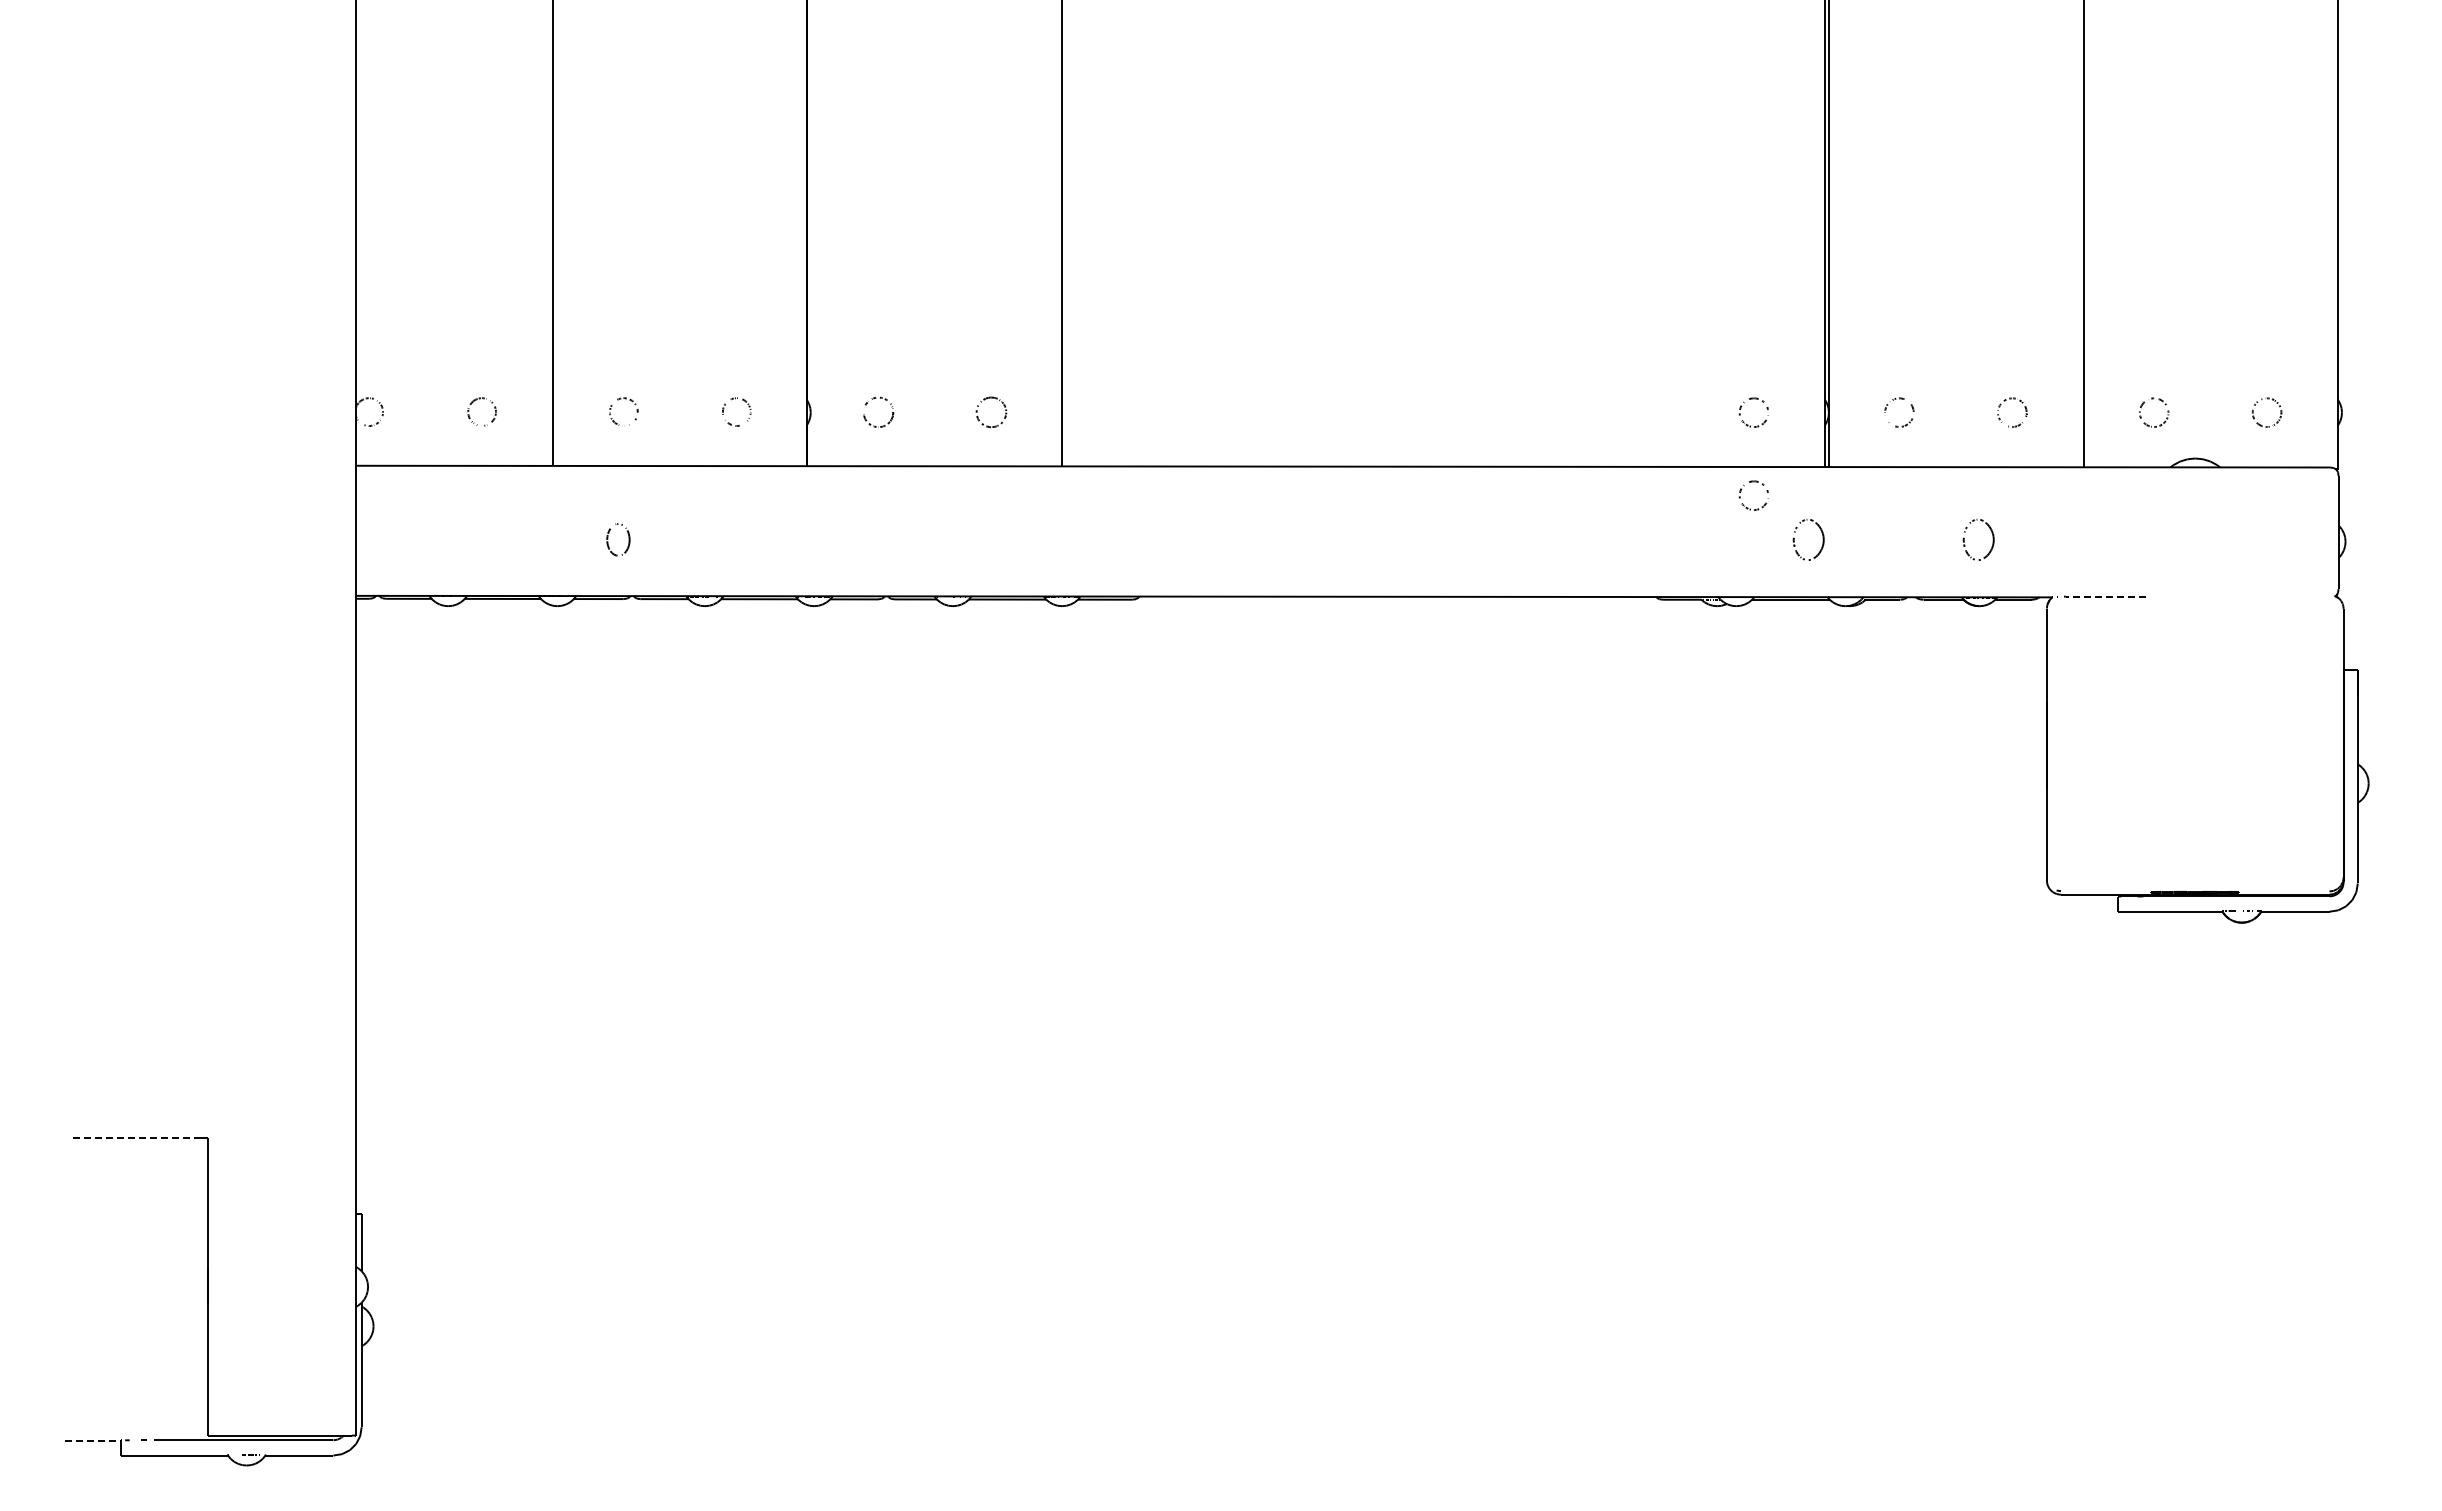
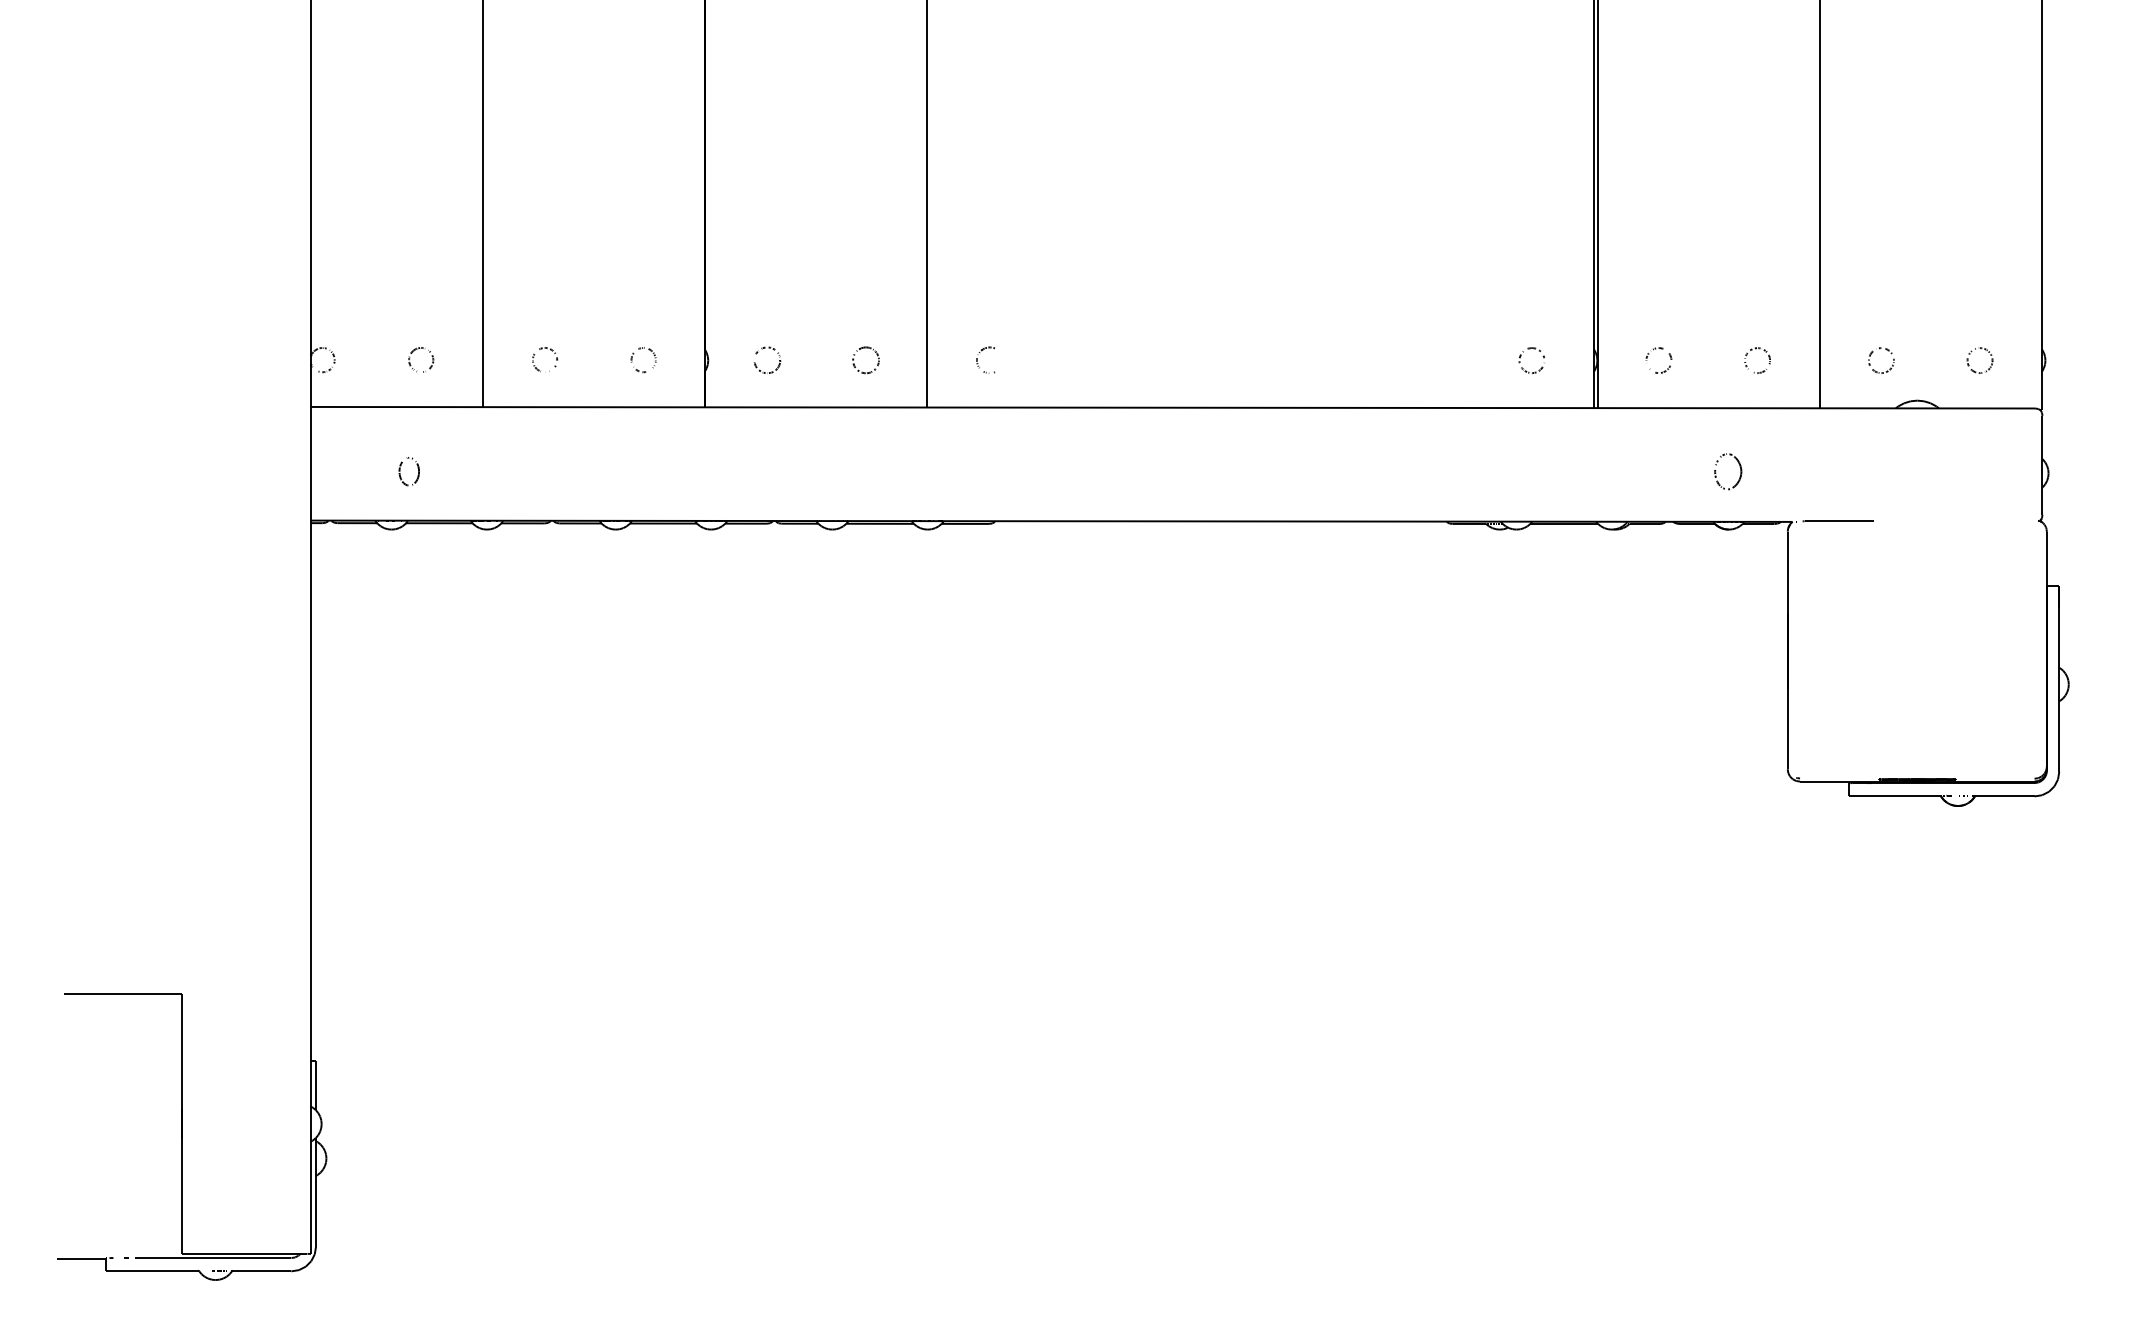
part: (1119, 411) -> (977, 359), added
part: (1742, 489) -> (1521, 427), removed
part: (608, 539) -> (400, 471), moved
part: (1794, 539) -> (1567, 471), removed
line: (2105, 596) -> (1838, 521), dashed -> solid
line: (136, 1137) -> (119, 993), dashed -> solid
line: (93, 1441) -> (81, 1259), dashed -> solid

